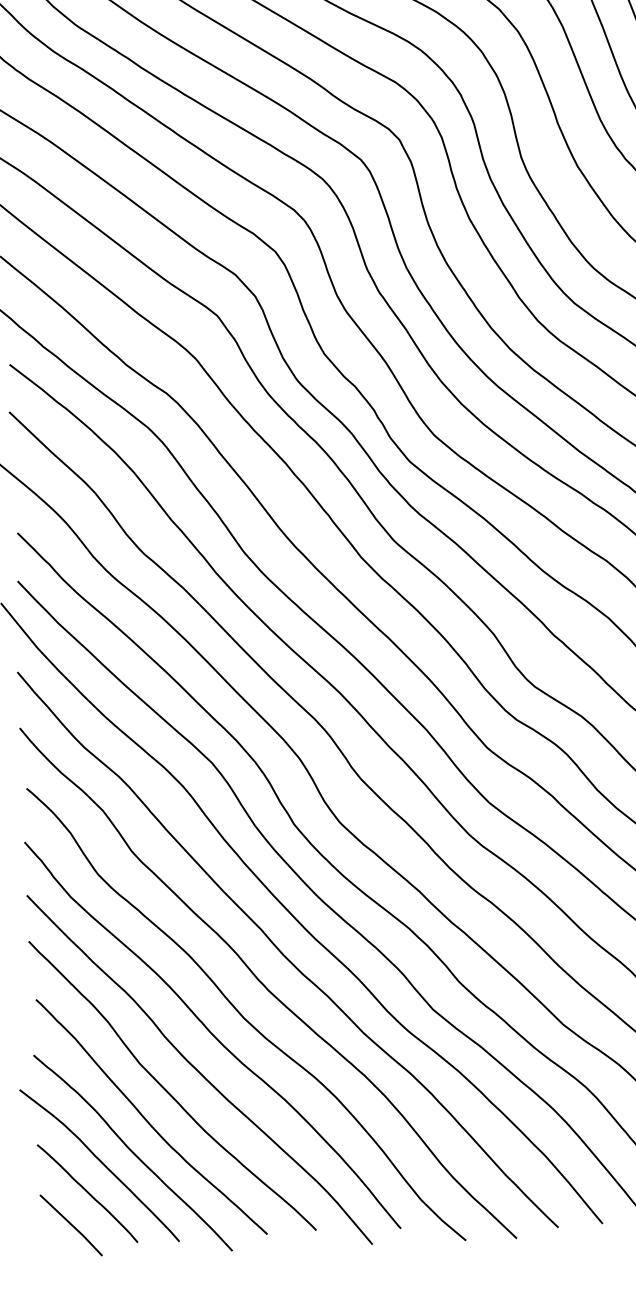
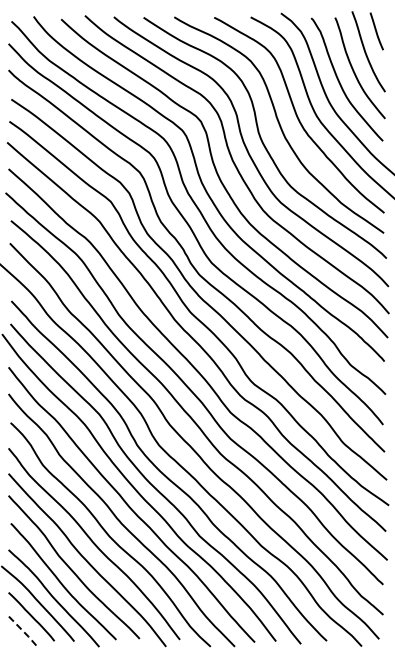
line: (71, 1225) -> (23, 631), solid -> dashed

